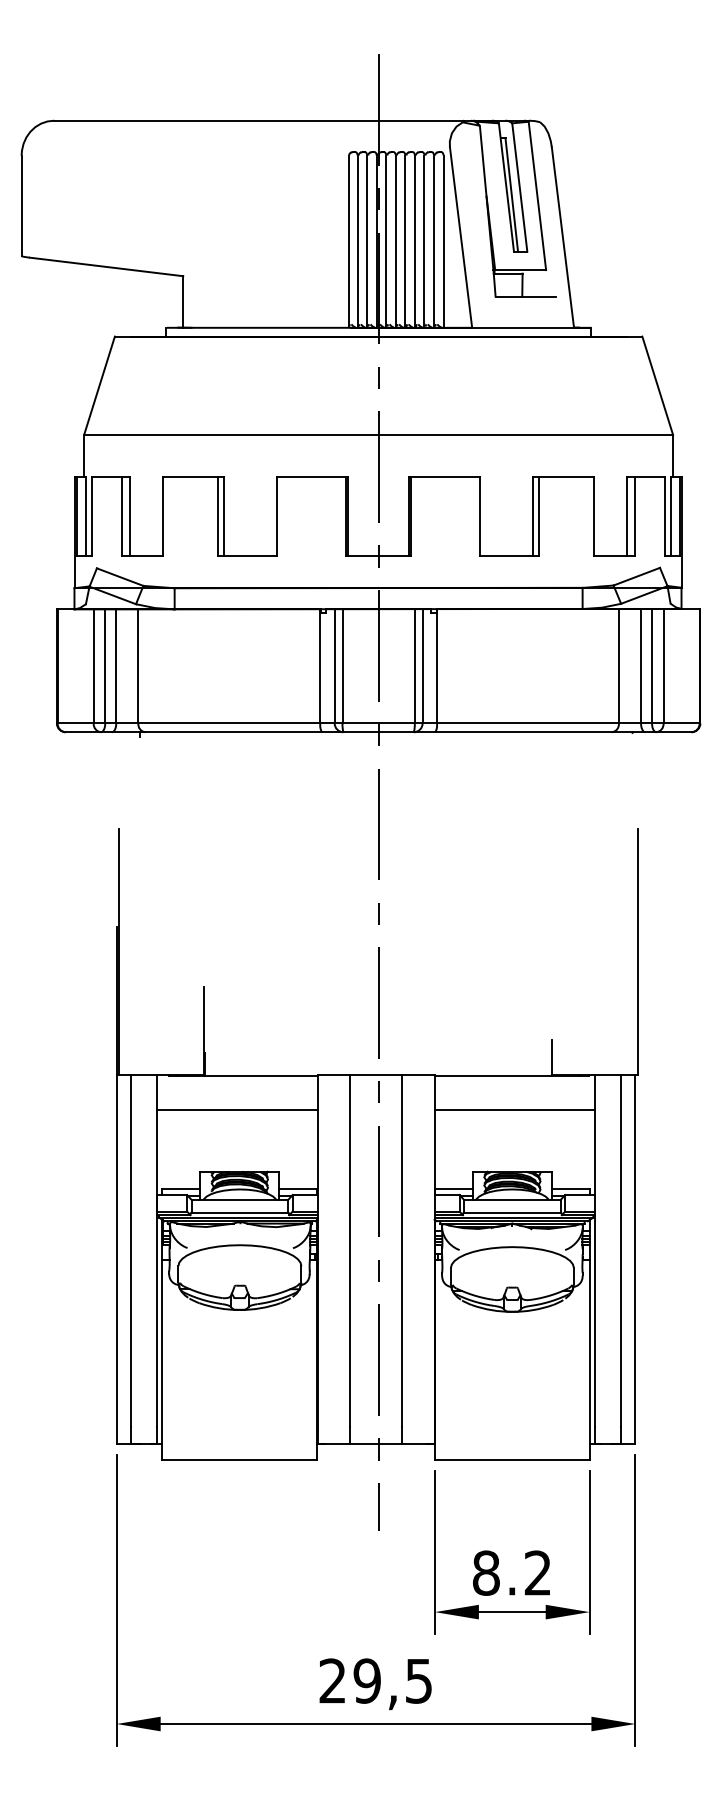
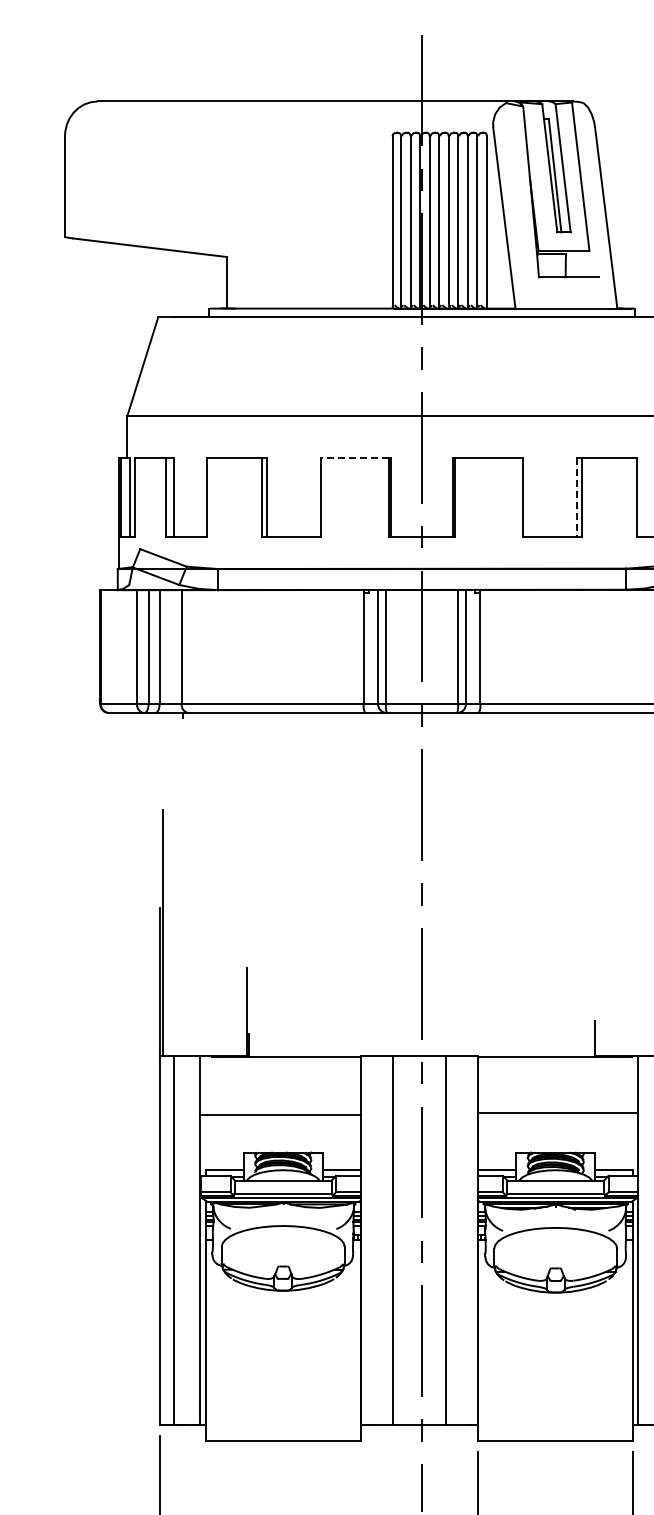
line: (311, 477) -> (354, 458), solid -> dashed
line: (533, 516) -> (576, 497), solid -> dashed
line: (237, 1110) -> (280, 1115), moved
line: (514, 1110) -> (557, 1113), moved

